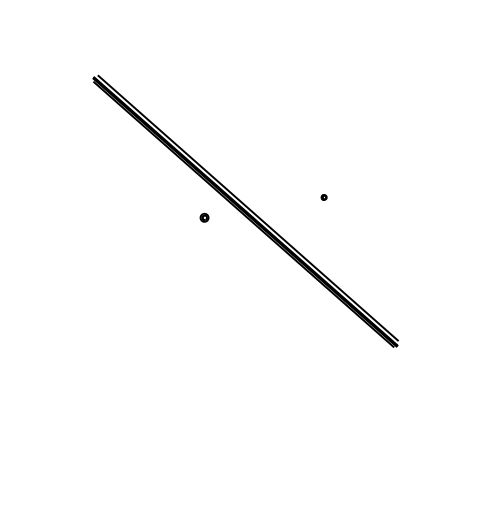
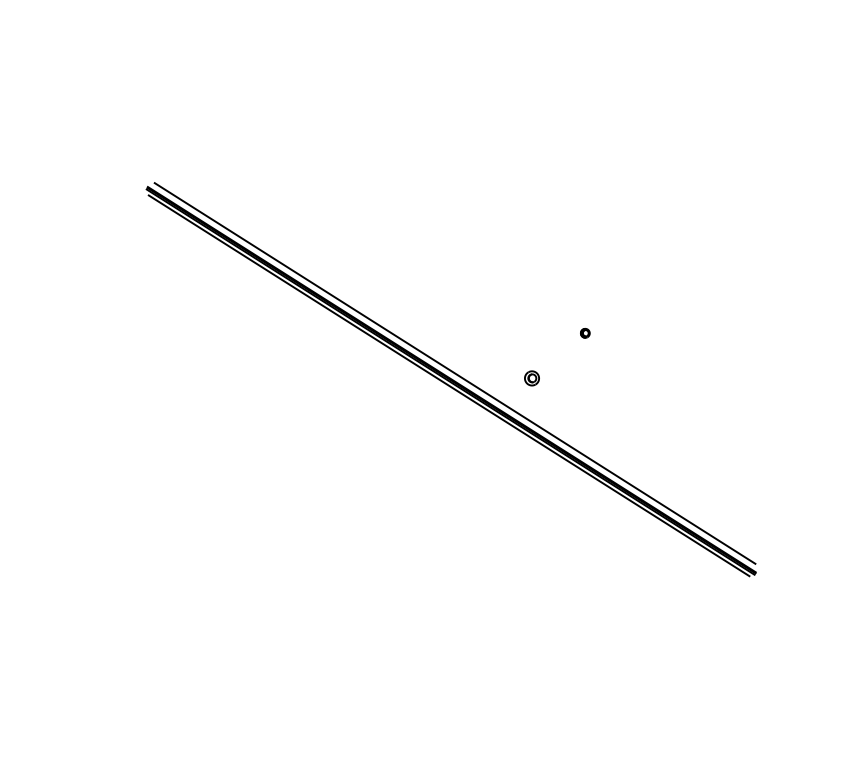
part: (204, 217) -> (531, 377), moved

